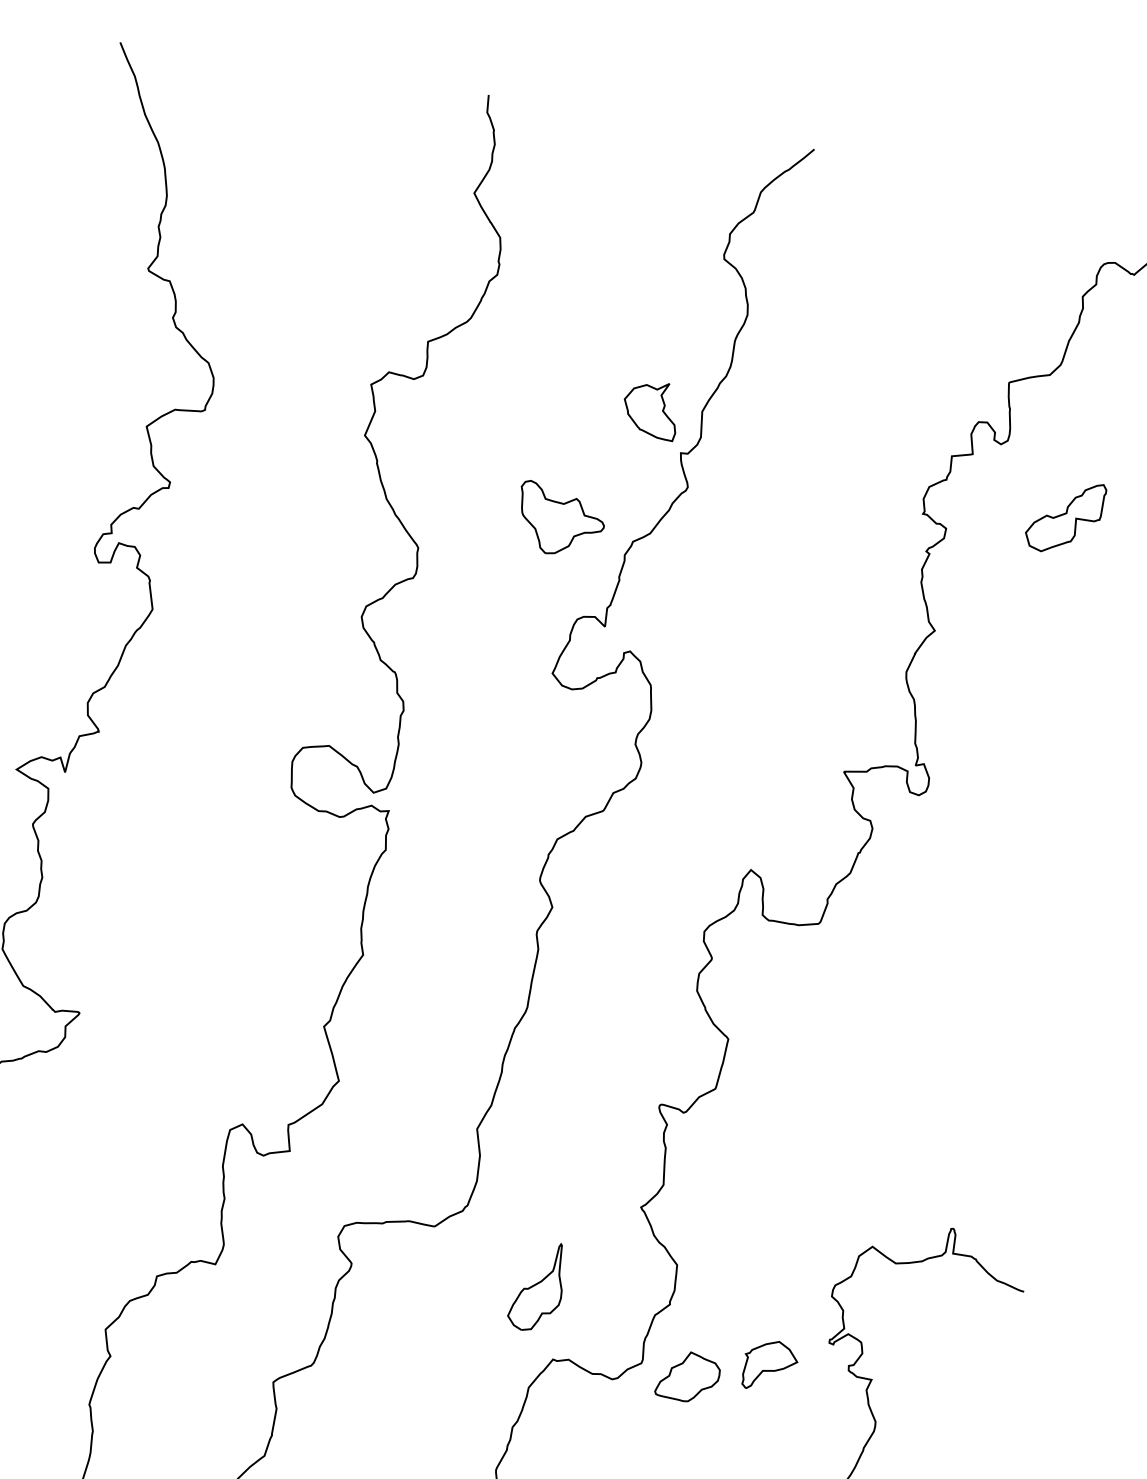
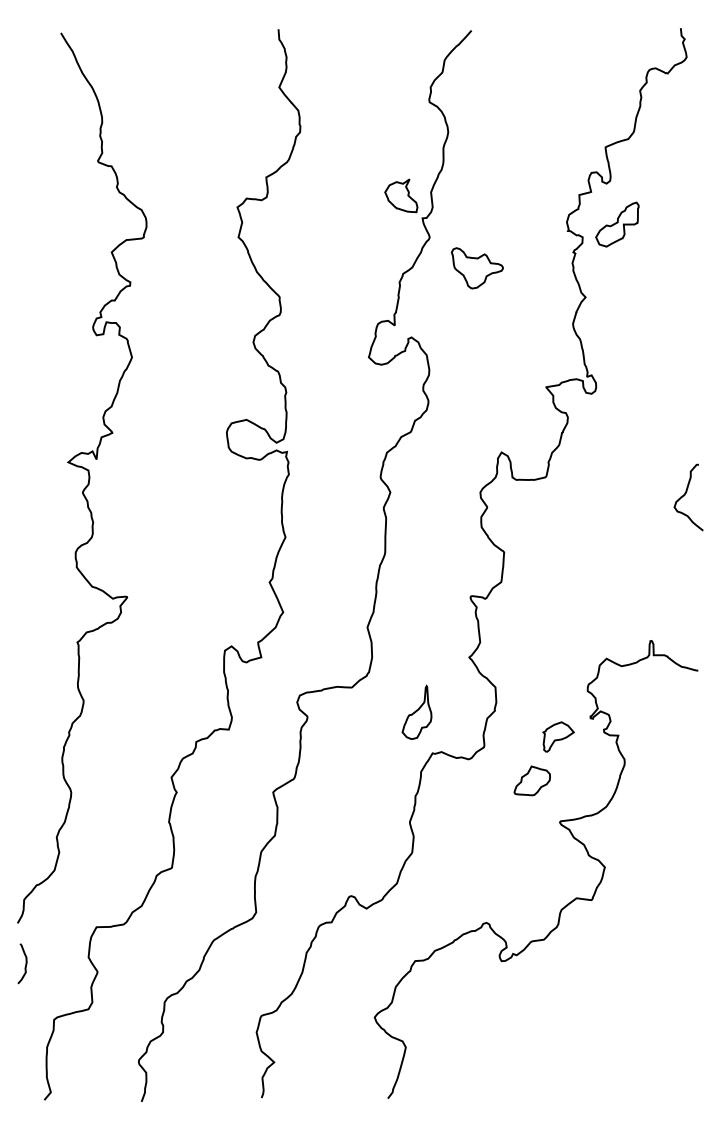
part: (1065, 516) -> (617, 224), moved
part: (559, 520) -> (476, 268), moved
curve: (1049, 992) -> (685, 495), added
part: (687, 1376) -> (531, 780), moved

